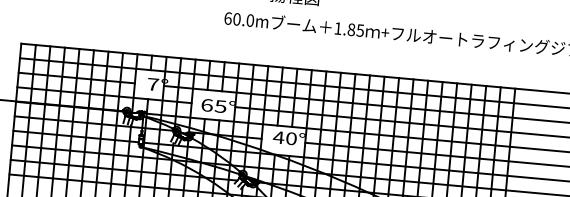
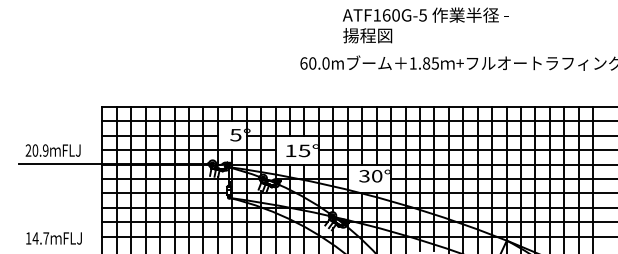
text: (152, 84) -> (235, 135), 7° -> 5°
text: (206, 104) -> (290, 150), 65° -> 15°
text: (278, 137) -> (364, 176), 40° -> 30°

